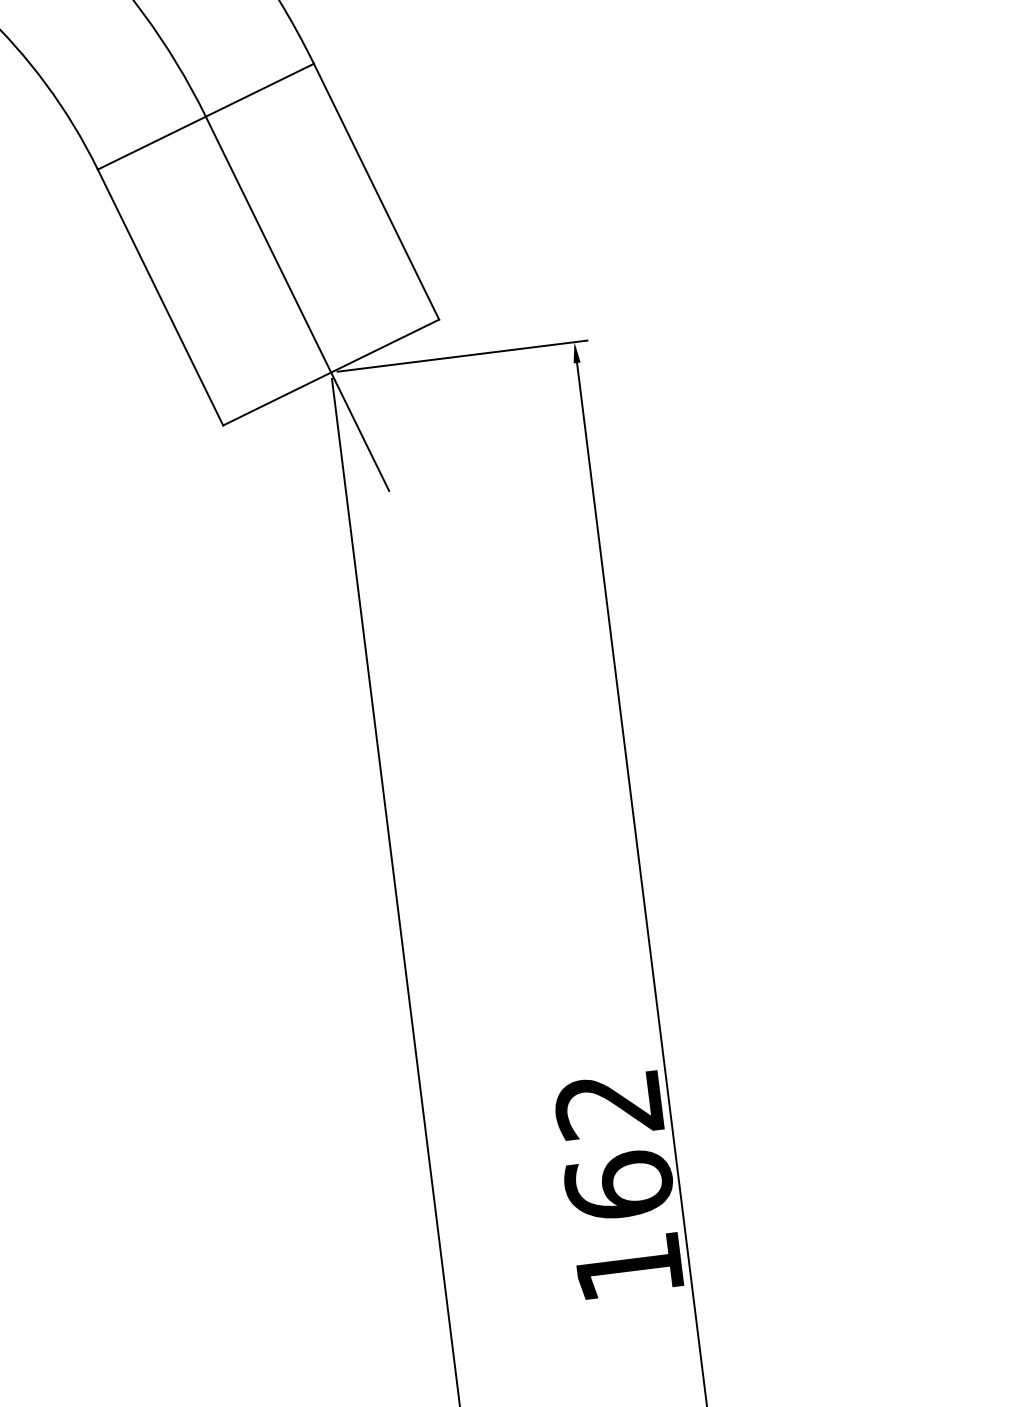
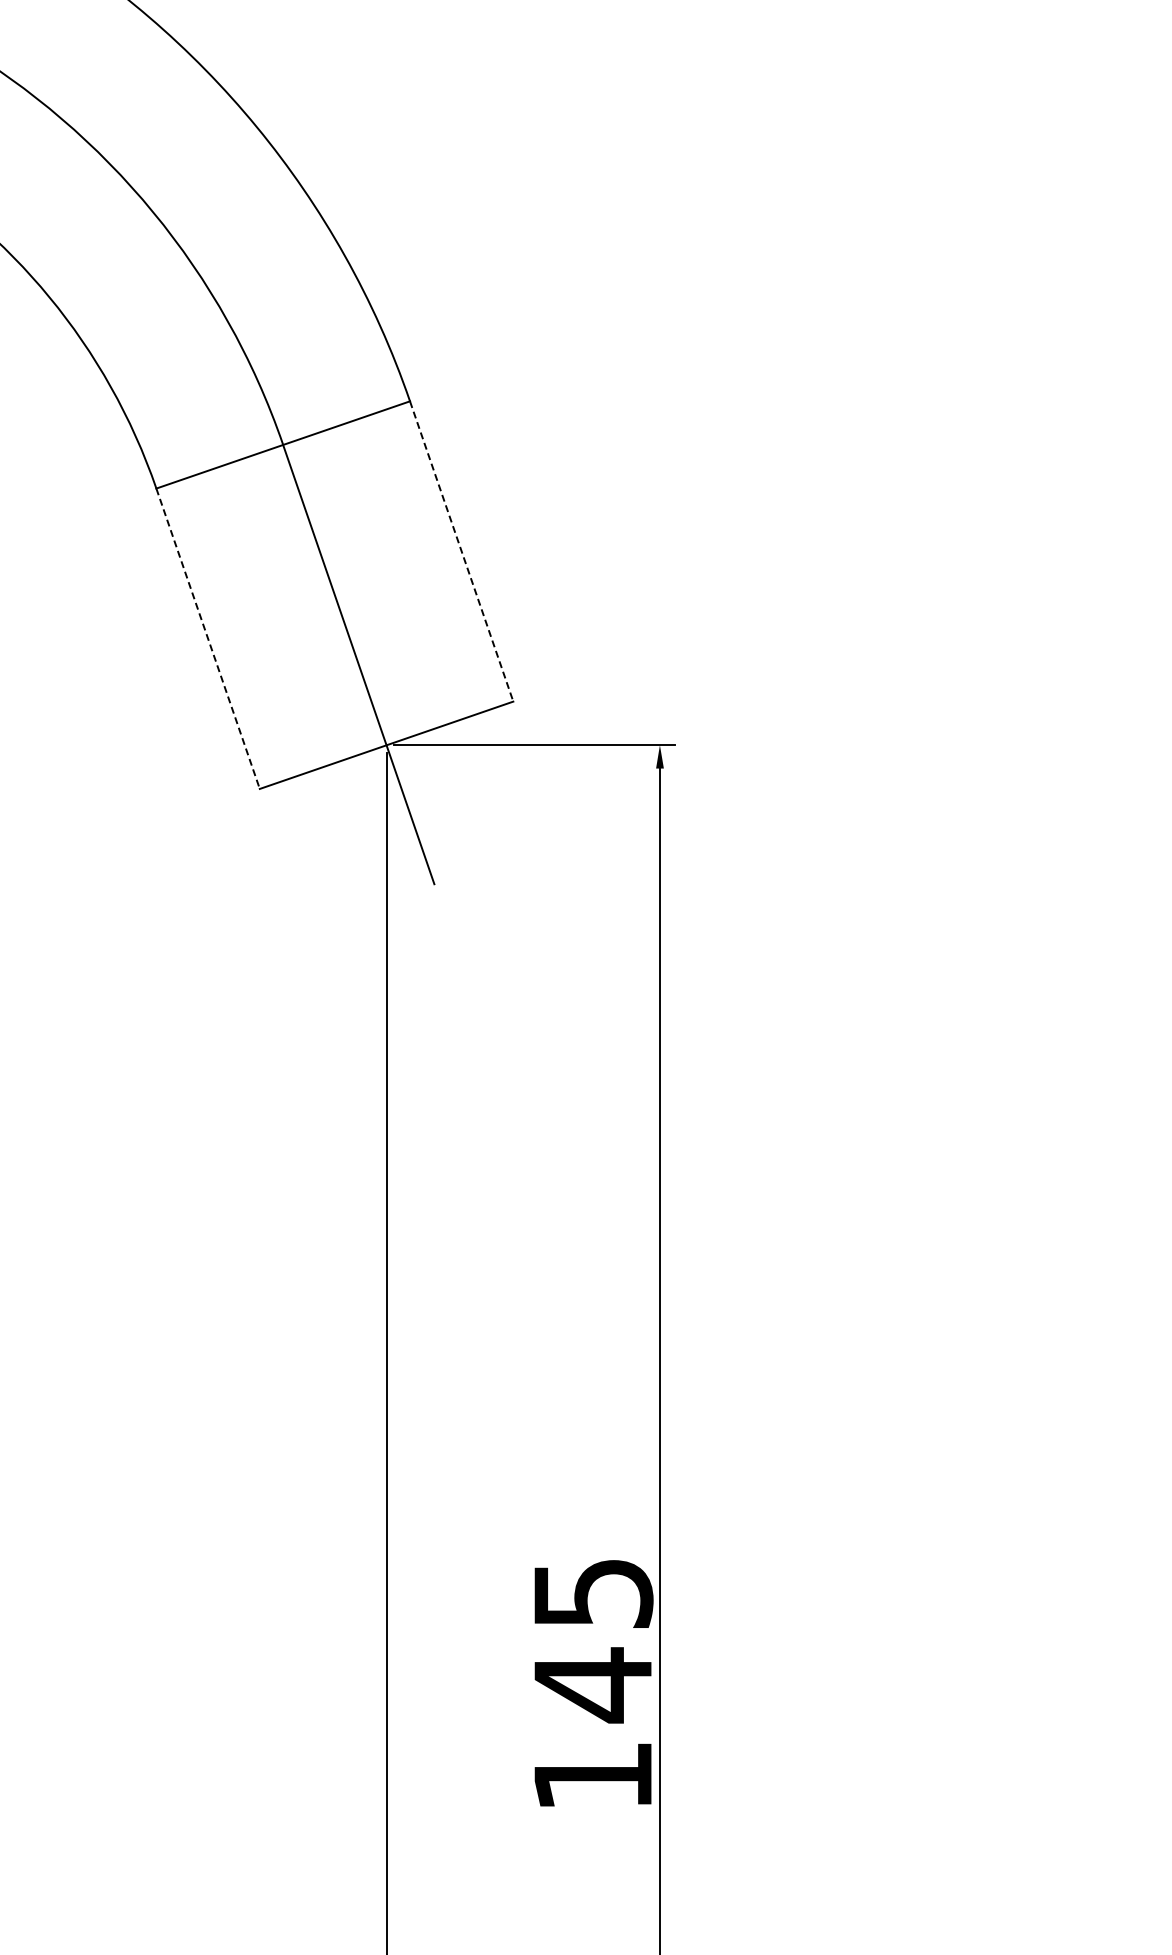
line: (376, 191) -> (461, 551), solid -> dashed
line: (160, 297) -> (208, 638), solid -> dashed
text: (613, 1147) -> (592, 1641), 162 -> 145

